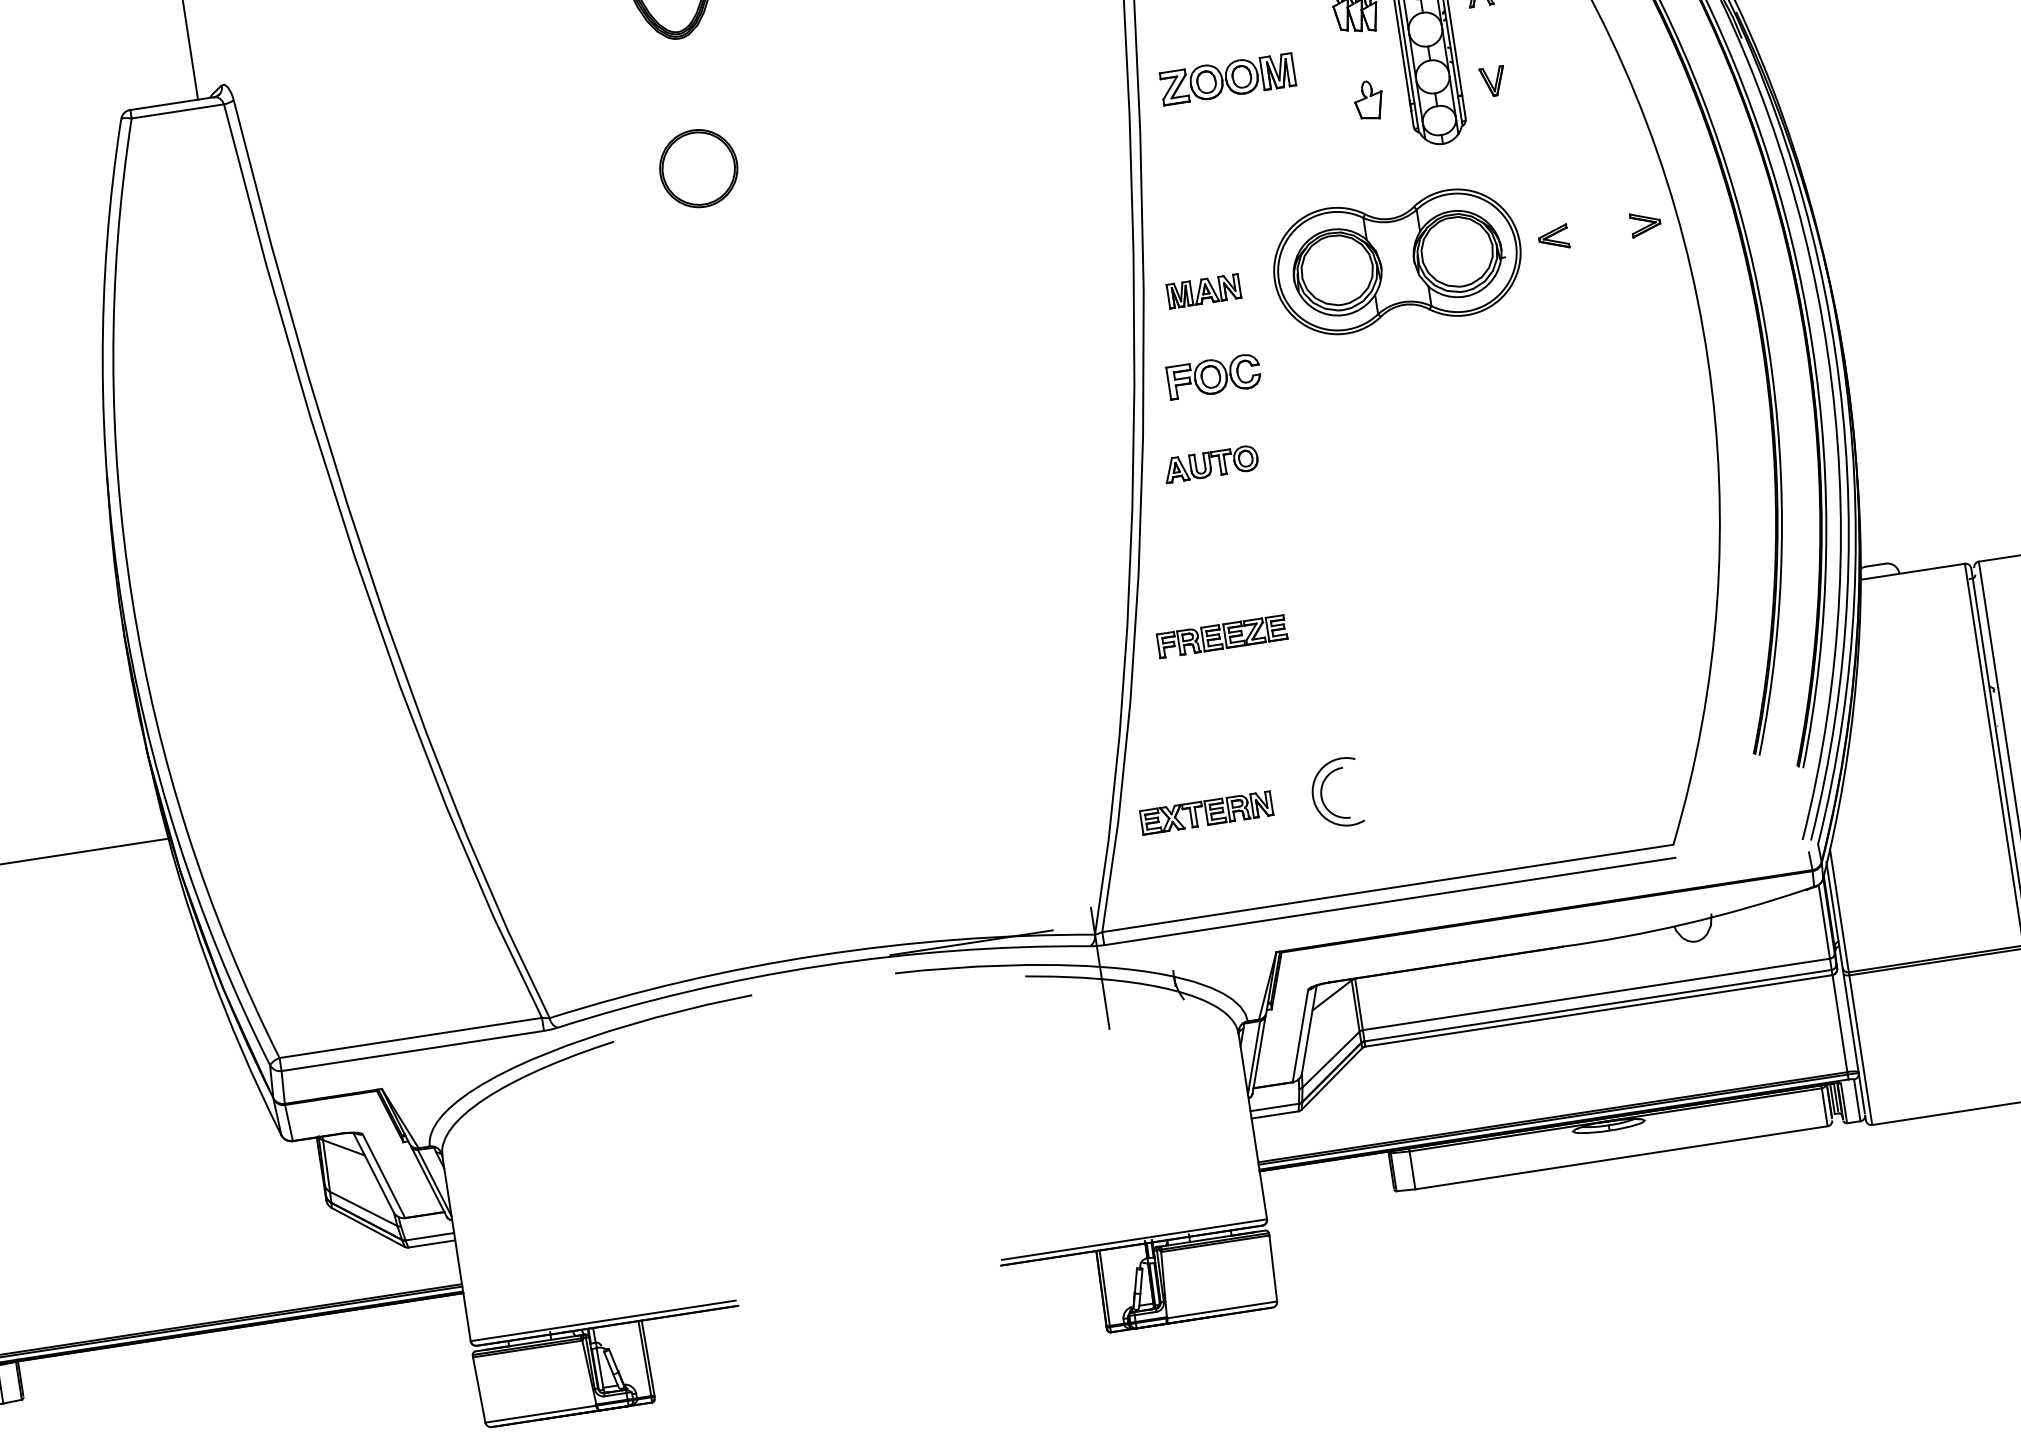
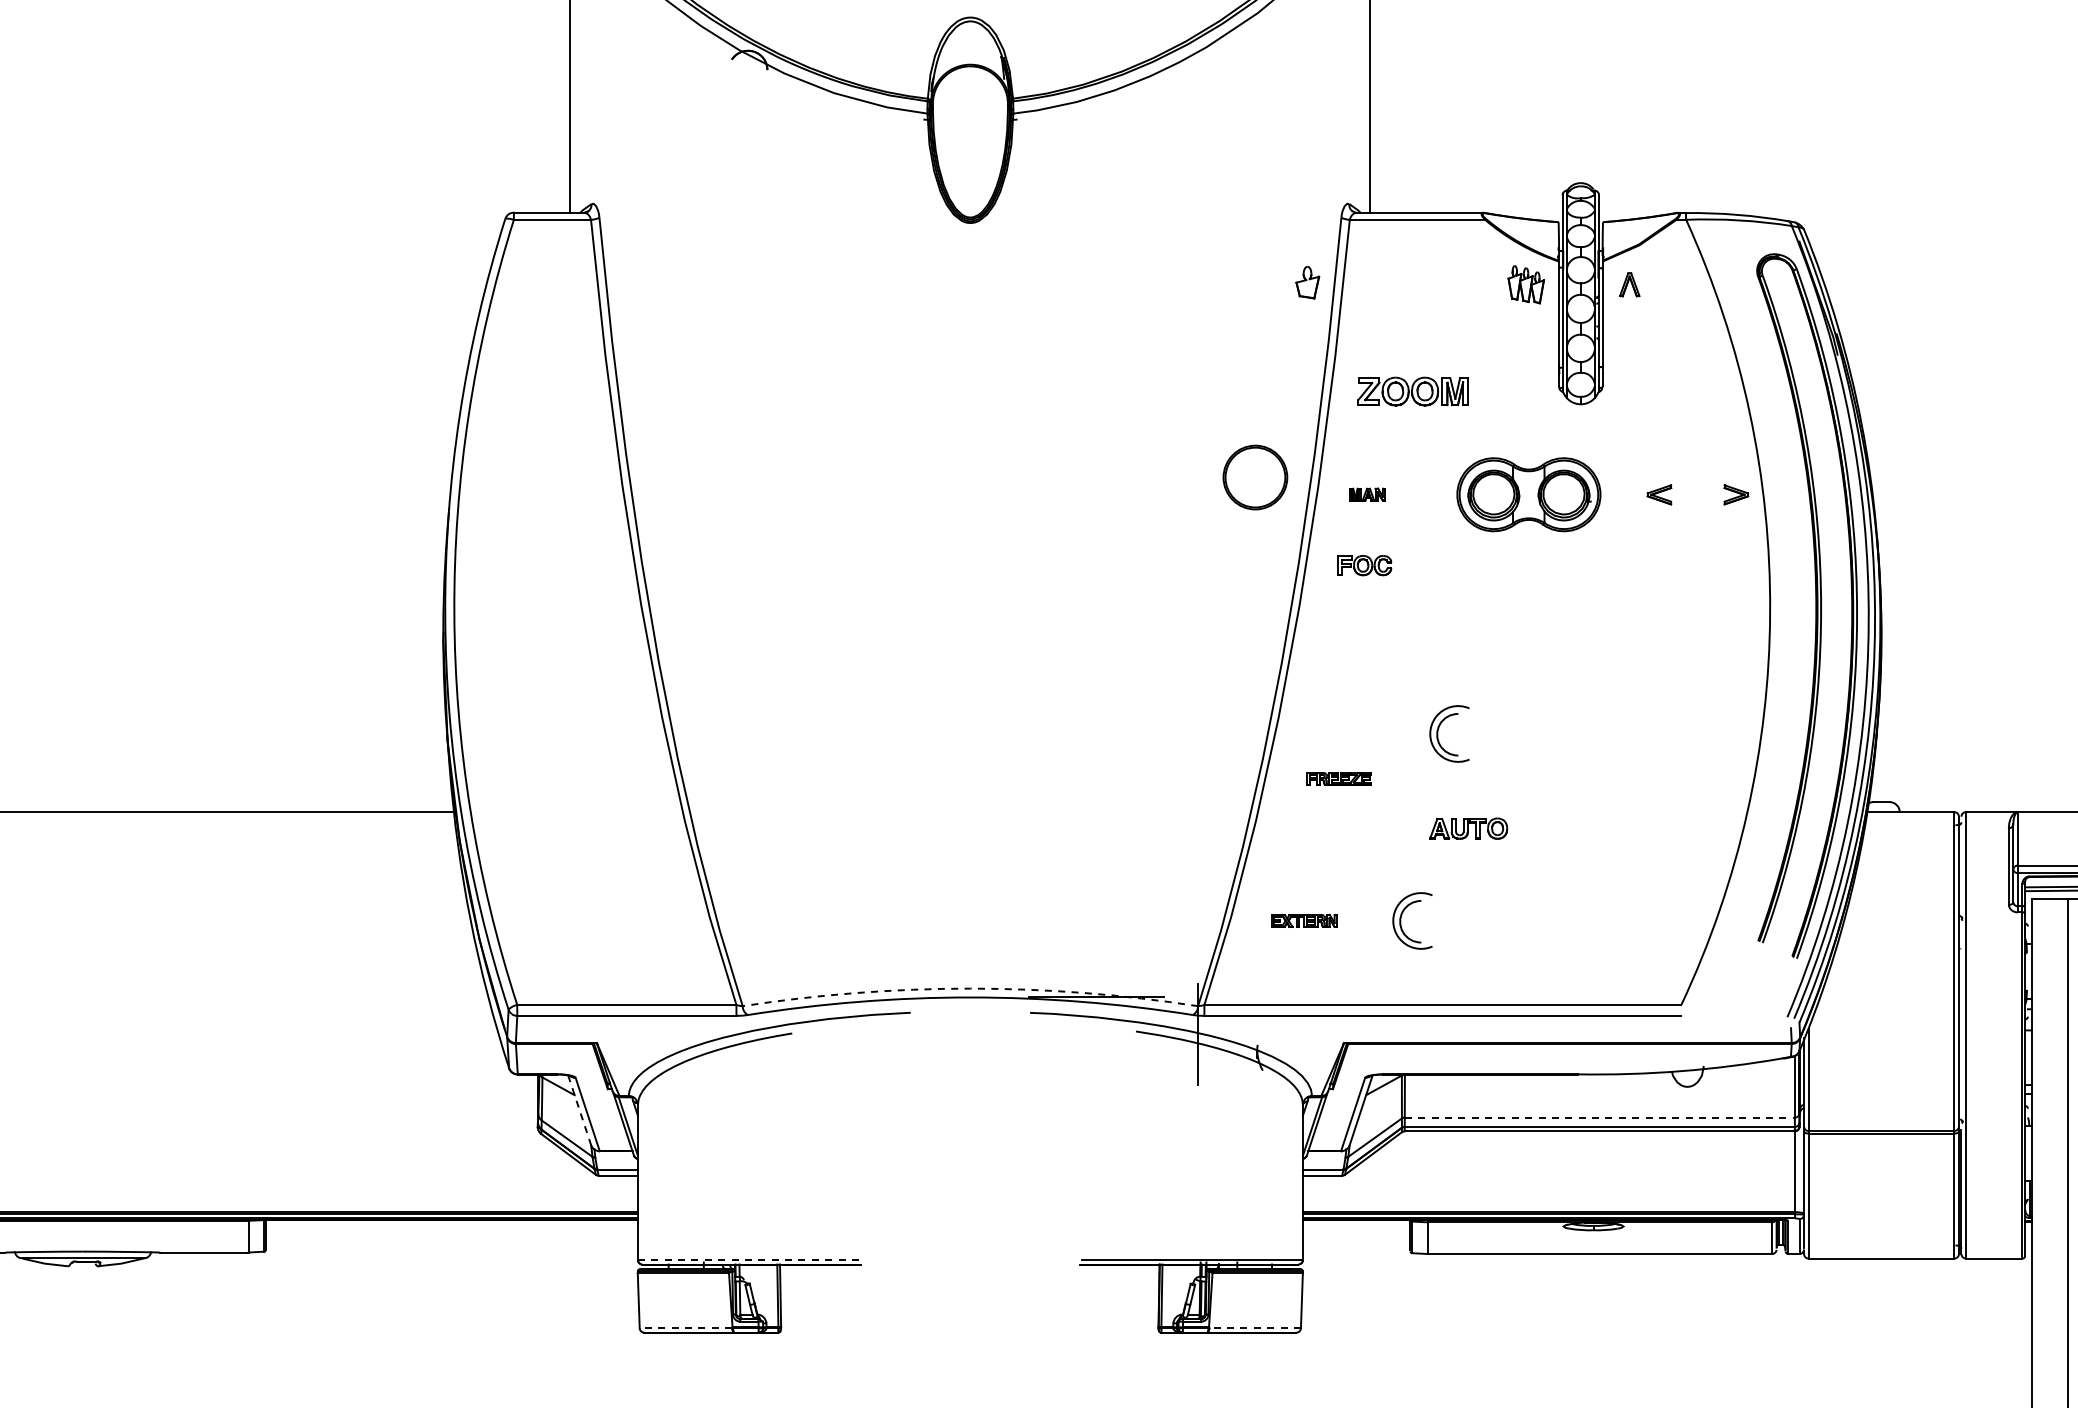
part: (1226, 79) -> (1412, 391), moved
part: (1493, 81) -> (1629, 359), removed
part: (1368, 100) -> (1307, 282), moved
part: (698, 168) -> (1255, 477), moved
part: (1396, 261) -> (1528, 494), size x0.7
part: (1204, 290) -> (1367, 494), size x0.6
part: (1213, 376) -> (1364, 565), size x0.7
part: (1210, 463) -> (1468, 828), moved
part: (1332, 564) -> (1438, 733), added
part: (1221, 636) -> (1338, 778), size x0.6
part: (1206, 812) -> (1304, 920), size x0.6
arc: (819, 955) -> (970, 988), solid -> dashed
line: (1597, 994) -> (1600, 1117), solid -> dashed
line: (373, 1172) -> (579, 1110), solid -> dashed
line: (1222, 1310) -> (1255, 1328), solid -> dashed
line: (603, 1320) -> (748, 1259), solid -> dashed
line: (540, 1414) -> (685, 1328), solid -> dashed

